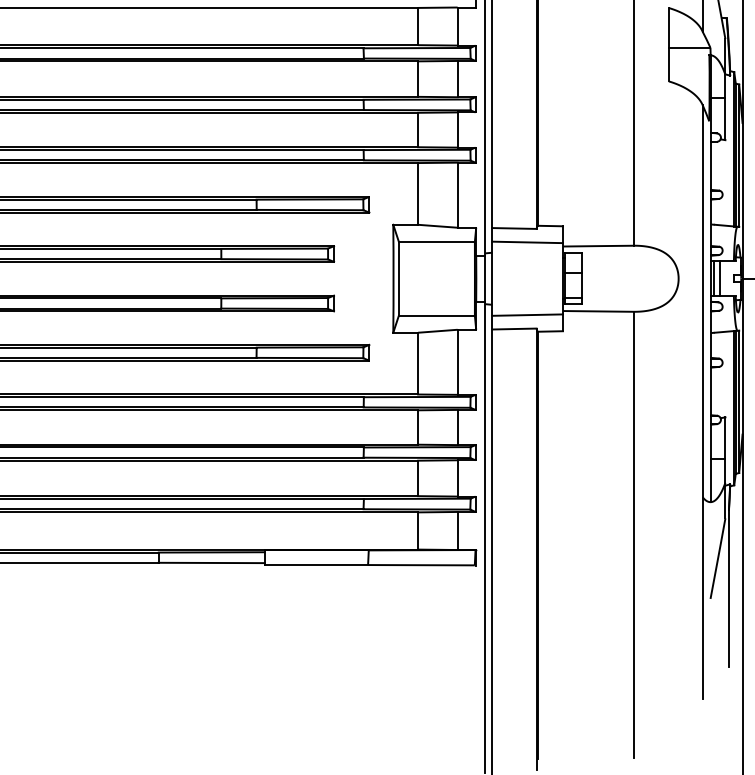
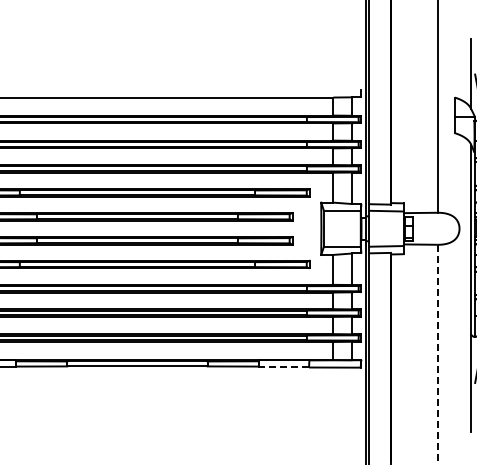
line: (633, 536) -> (437, 353), solid -> dashed
line: (315, 565) -> (283, 367), solid -> dashed

